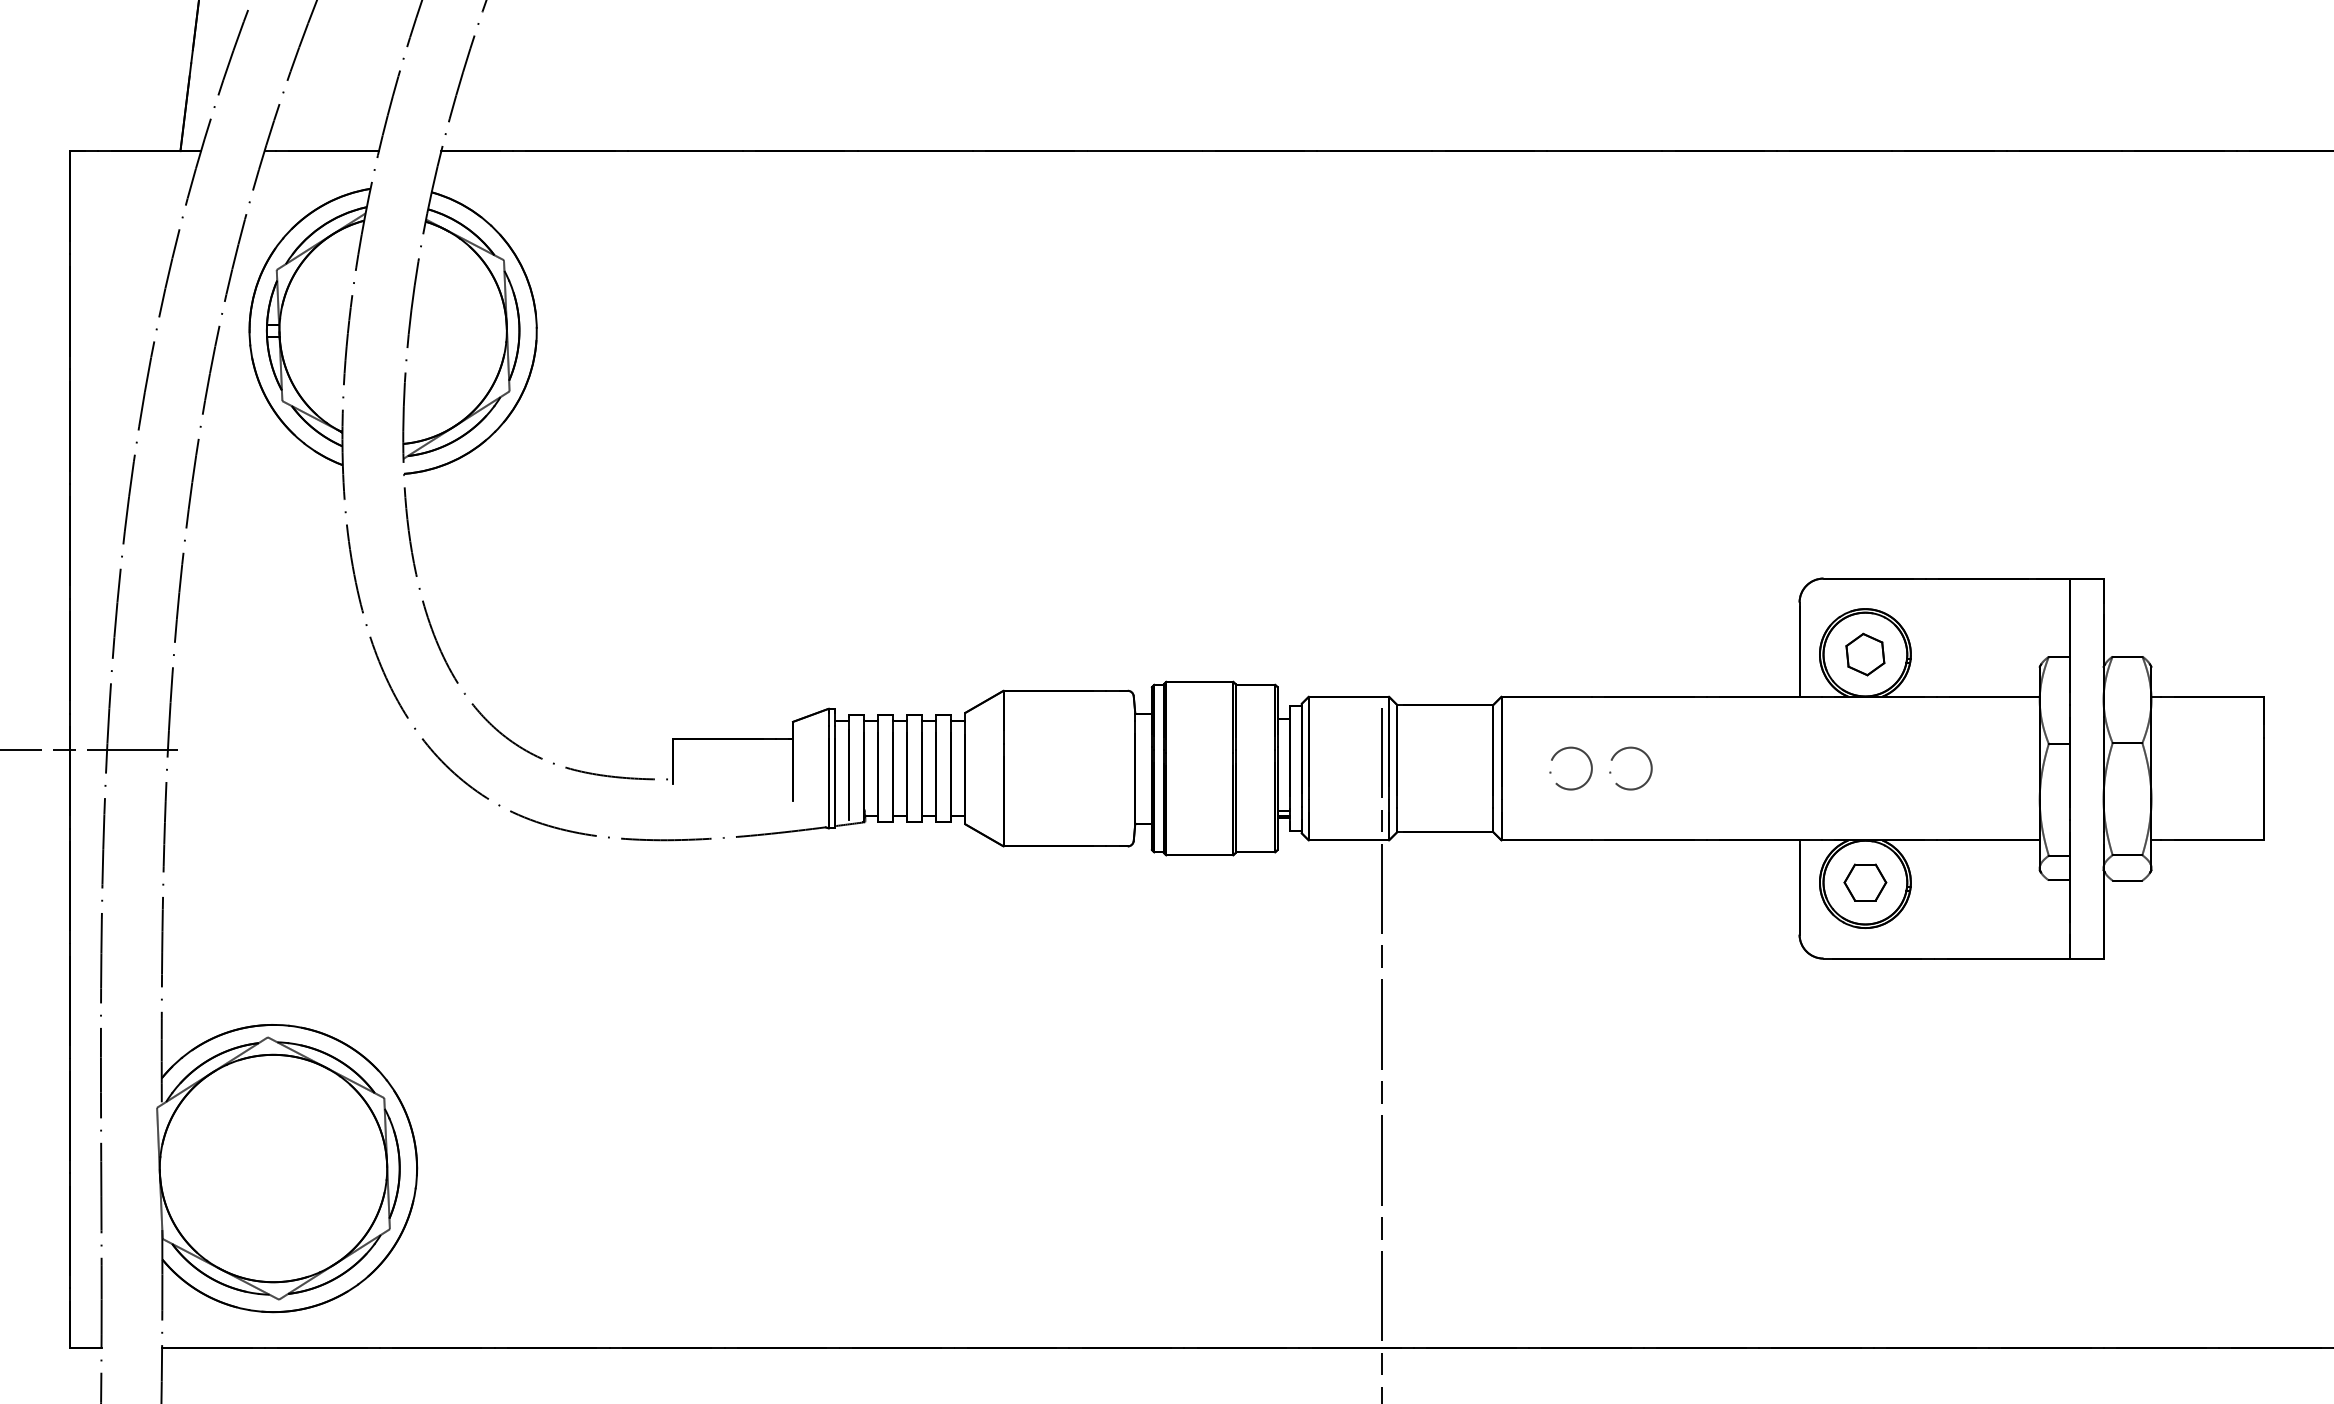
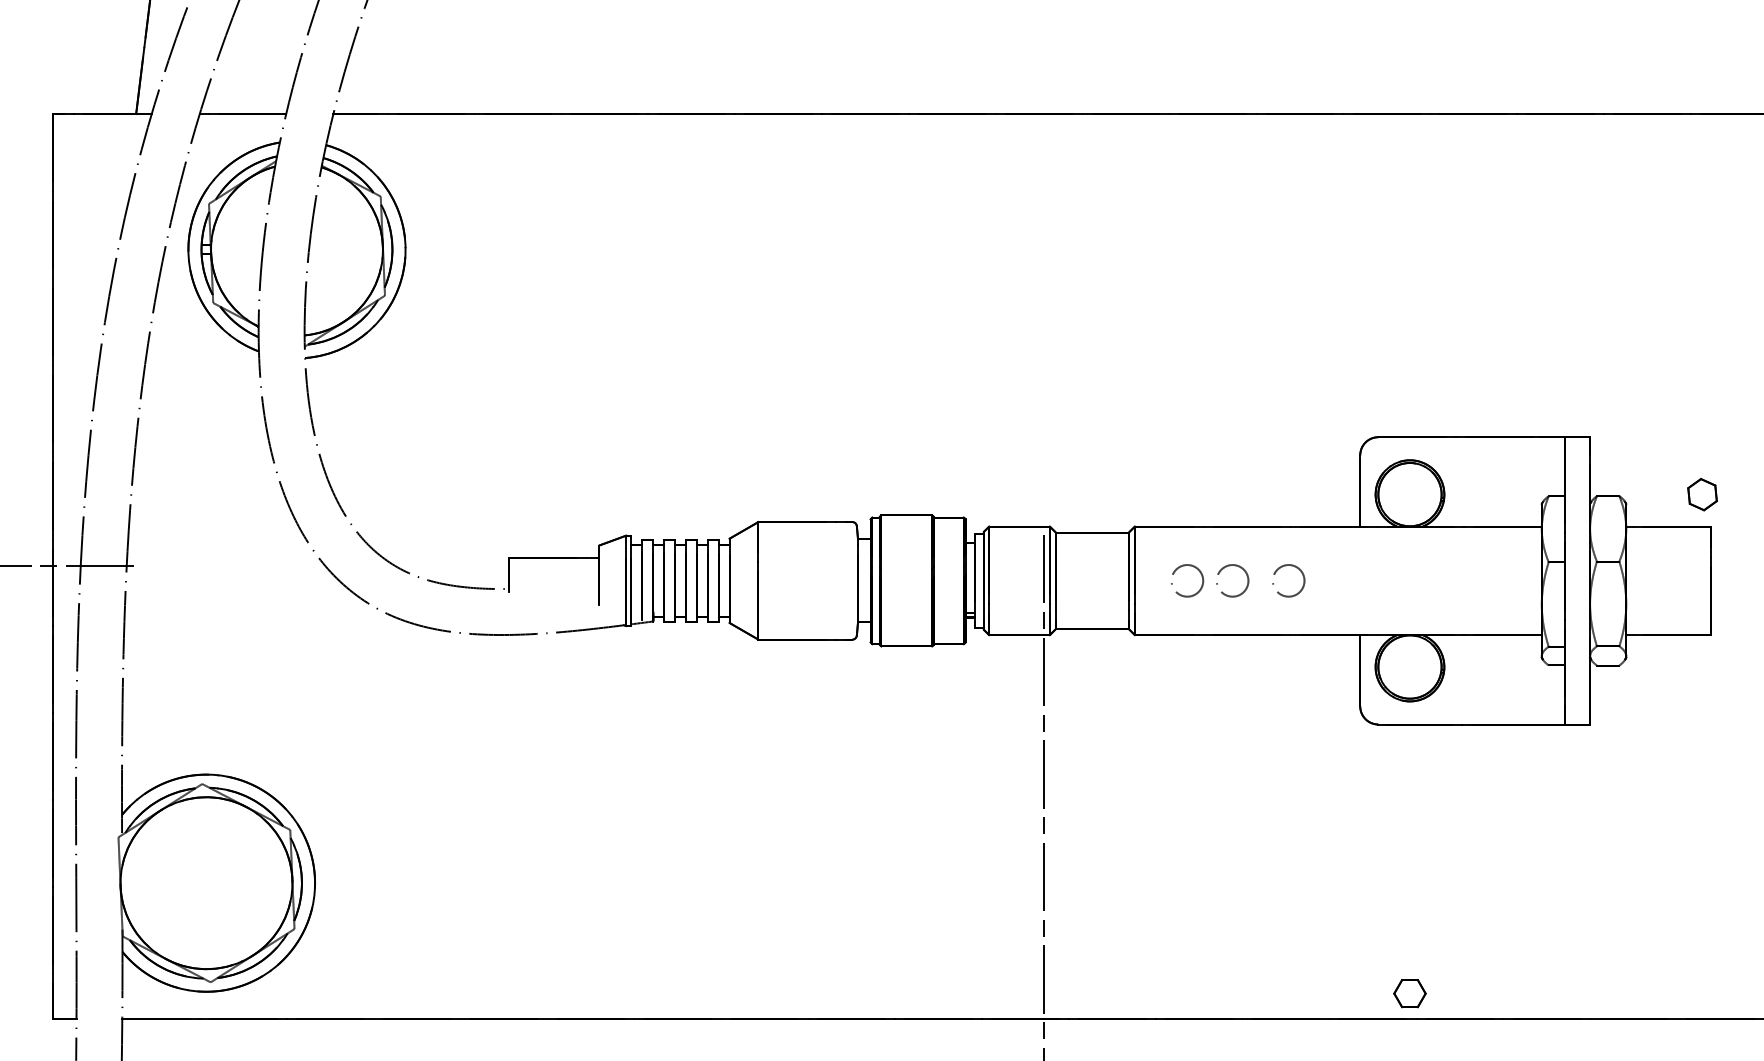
part: (1865, 654) -> (1702, 494), moved
part: (1689, 756) -> (1277, 571), added
part: (1865, 882) -> (1410, 993), moved

